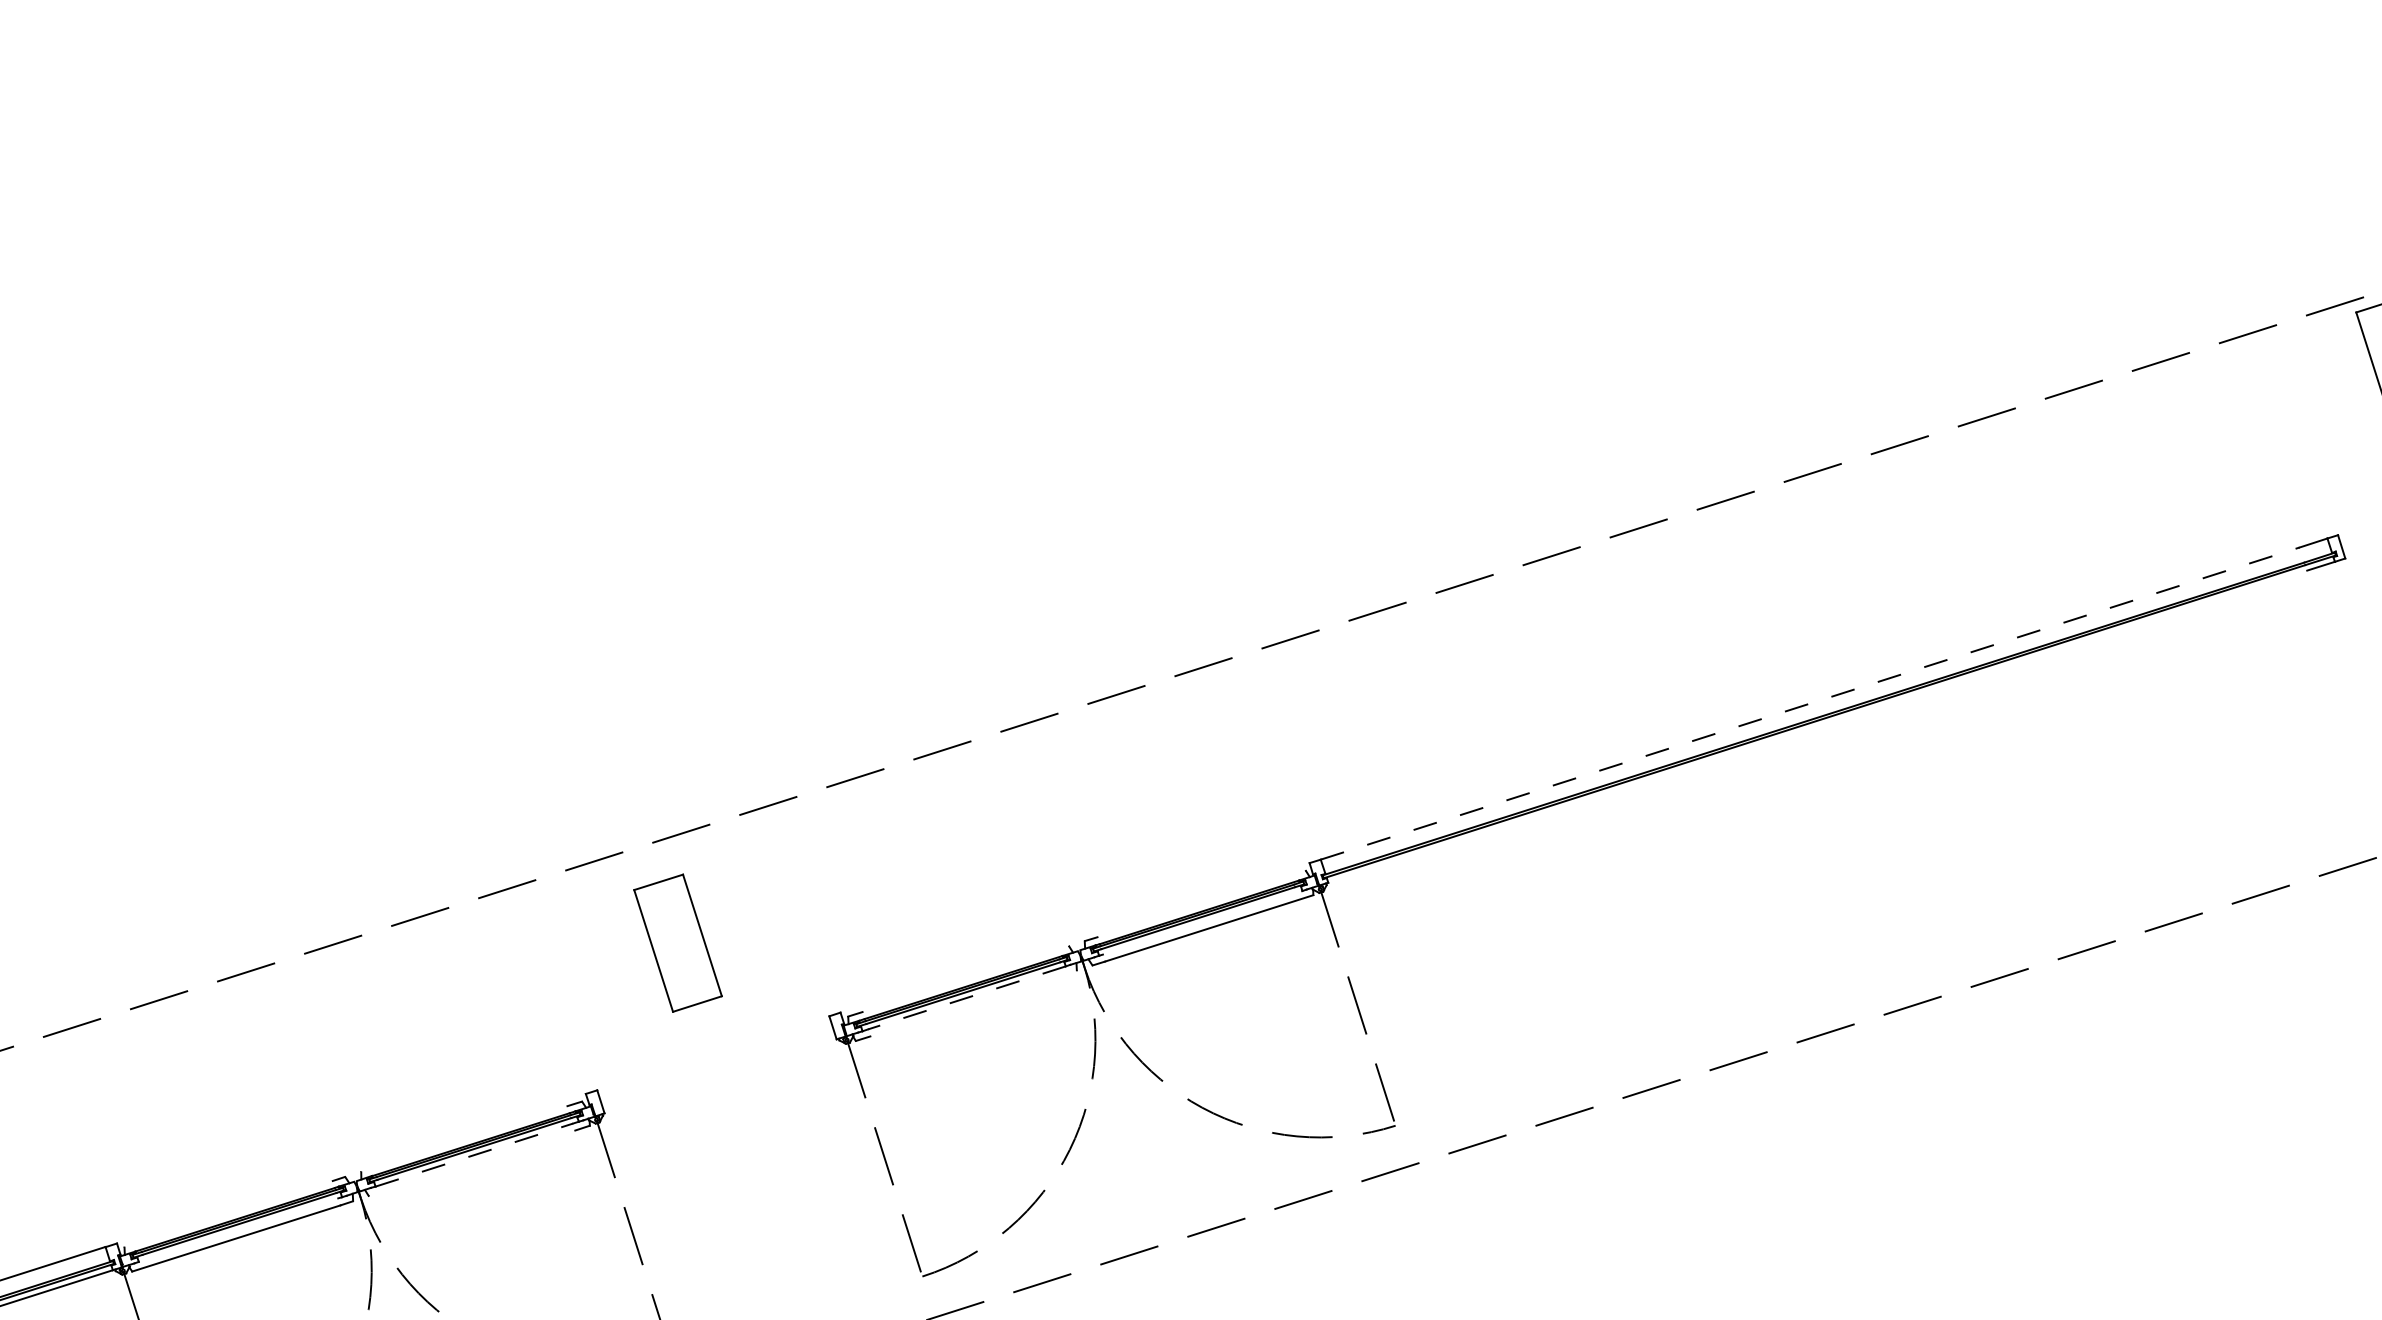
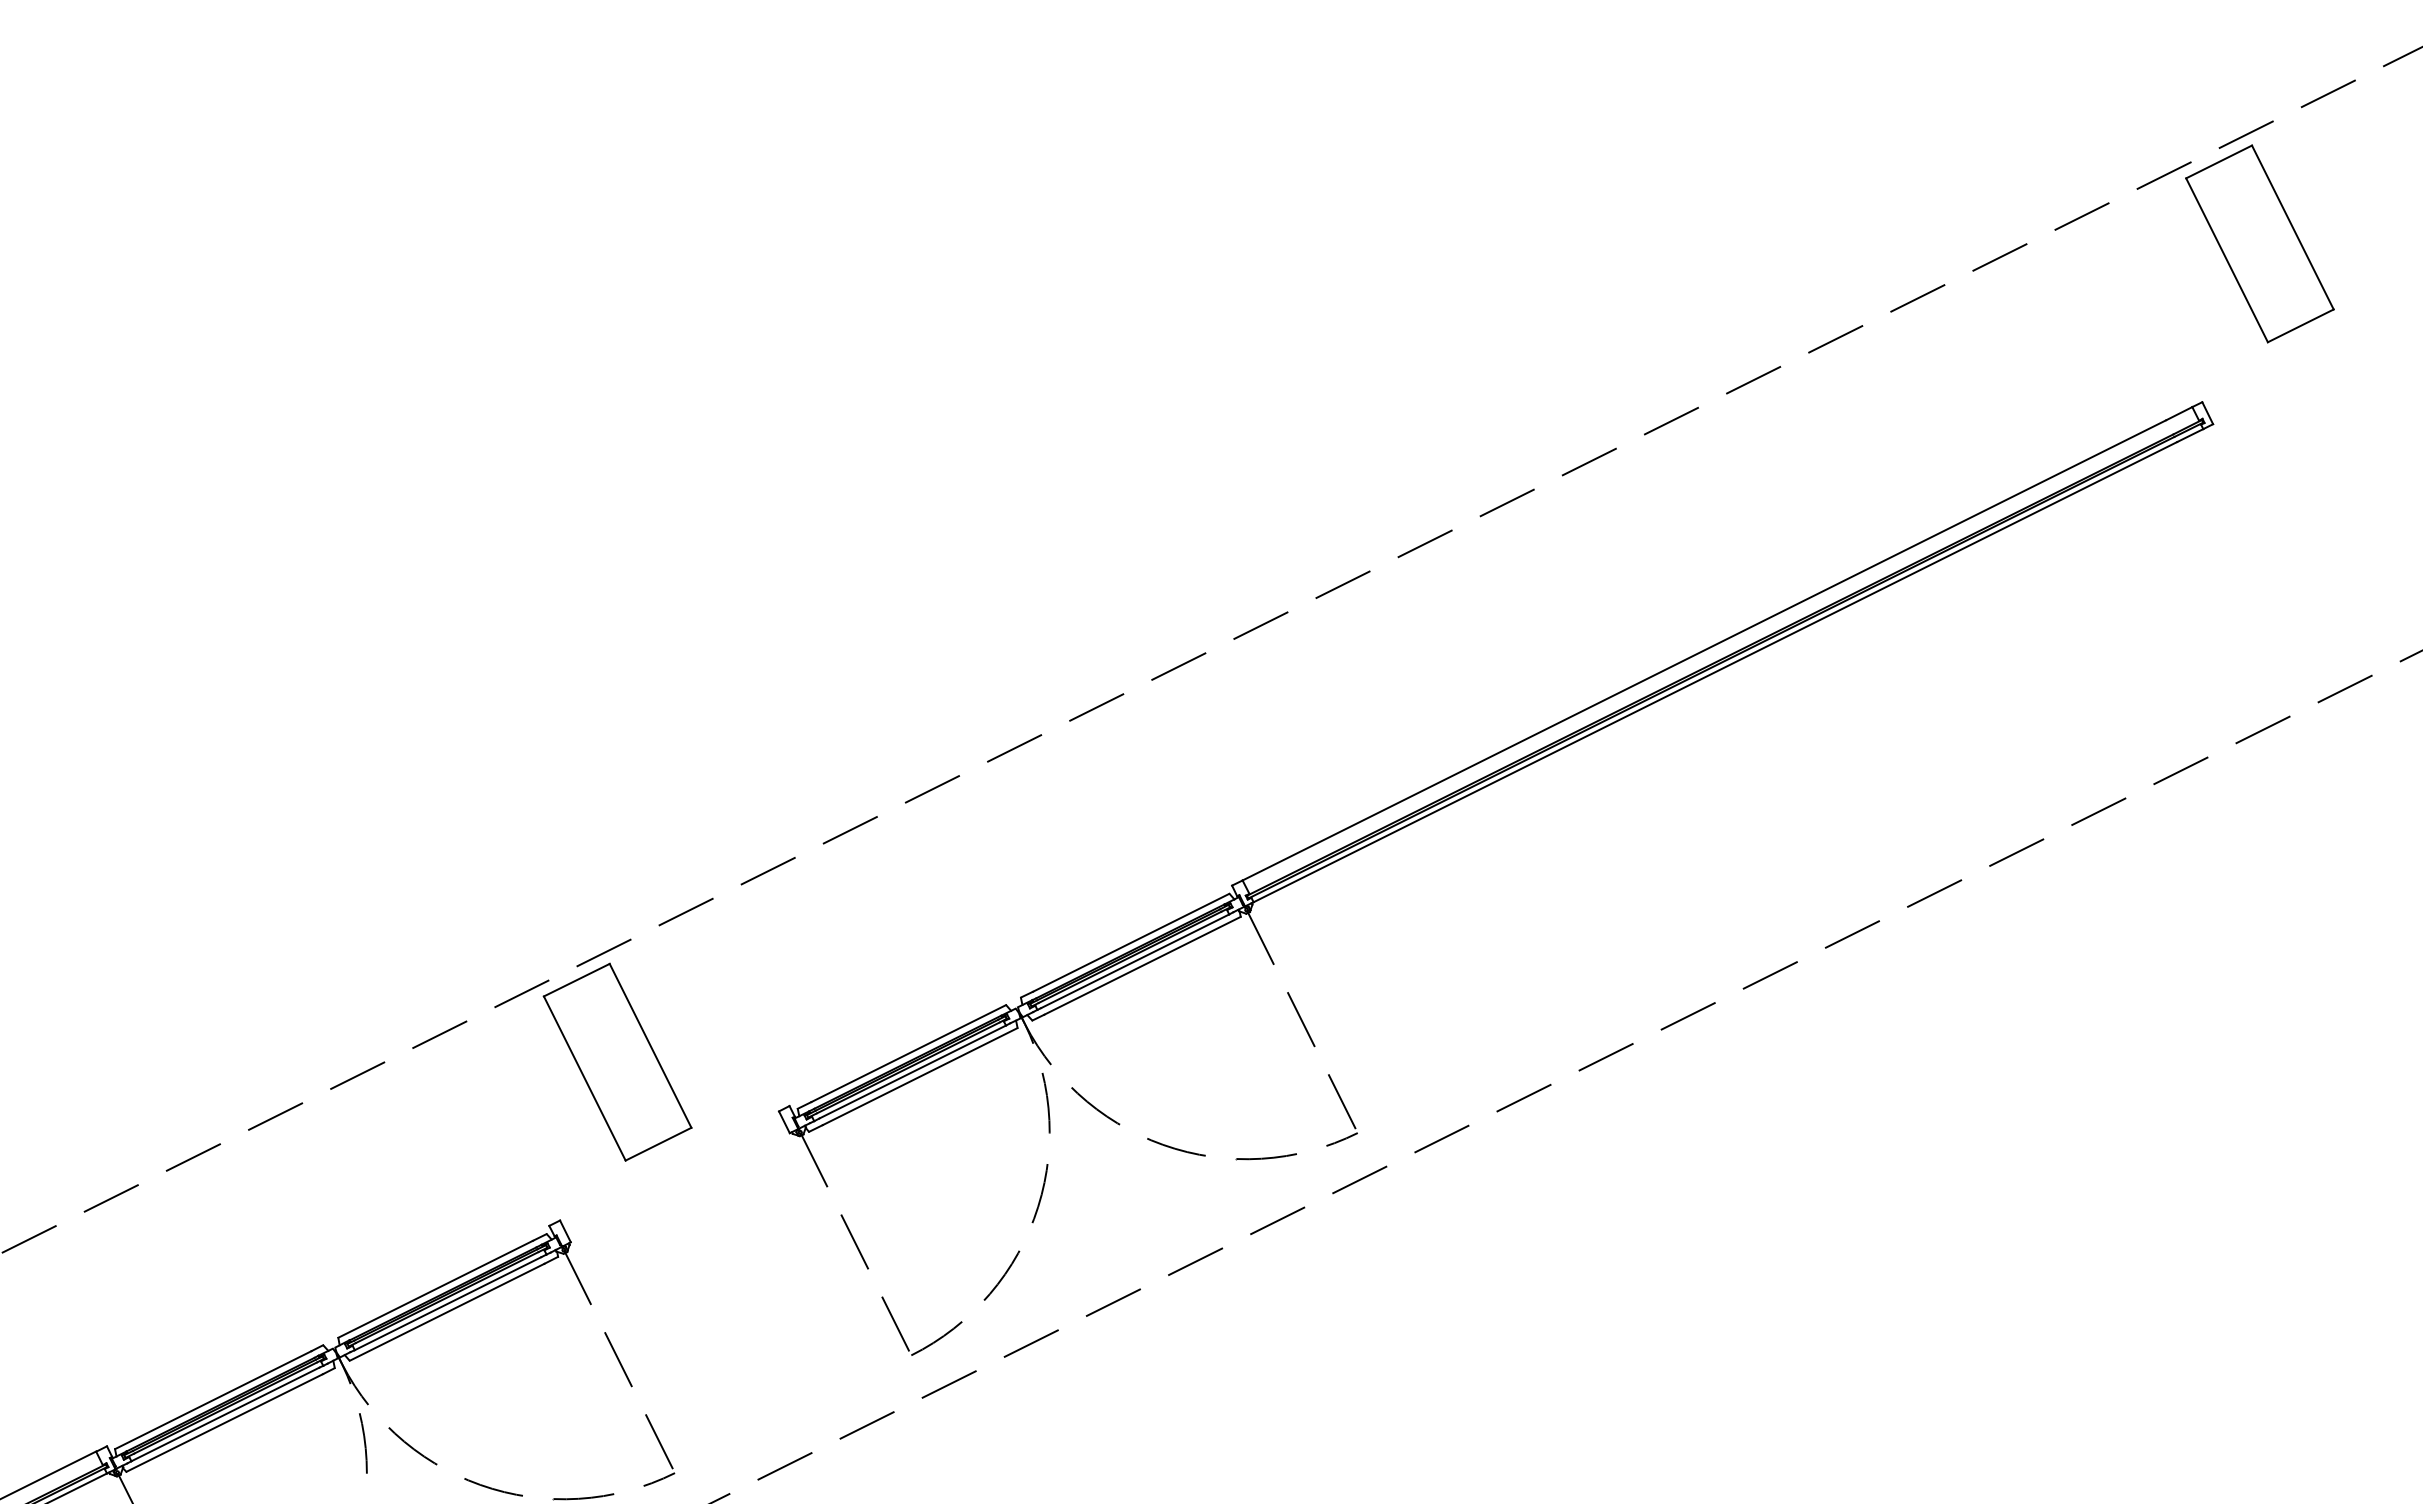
line: (1810, 703) -> (1704, 650), dashed -> solid
line: (1817, 727) -> (1715, 672), added
line: (1200, 903) -> (1130, 942), added
line: (1203, 923) -> (1135, 961), added
part: (678, 942) -> (617, 1061), size x1.43
line: (965, 979) -> (908, 1053), added
line: (966, 998) -> (912, 1072), dashed -> solid
line: (972, 1003) -> (919, 1076), added
line: (464, 1138) -> (435, 1288), added
line: (474, 1154) -> (448, 1303), dashed -> solid
line: (471, 1162) -> (446, 1311), added
line: (228, 1214) -> (213, 1400), added
line: (238, 1230) -> (225, 1414), added

